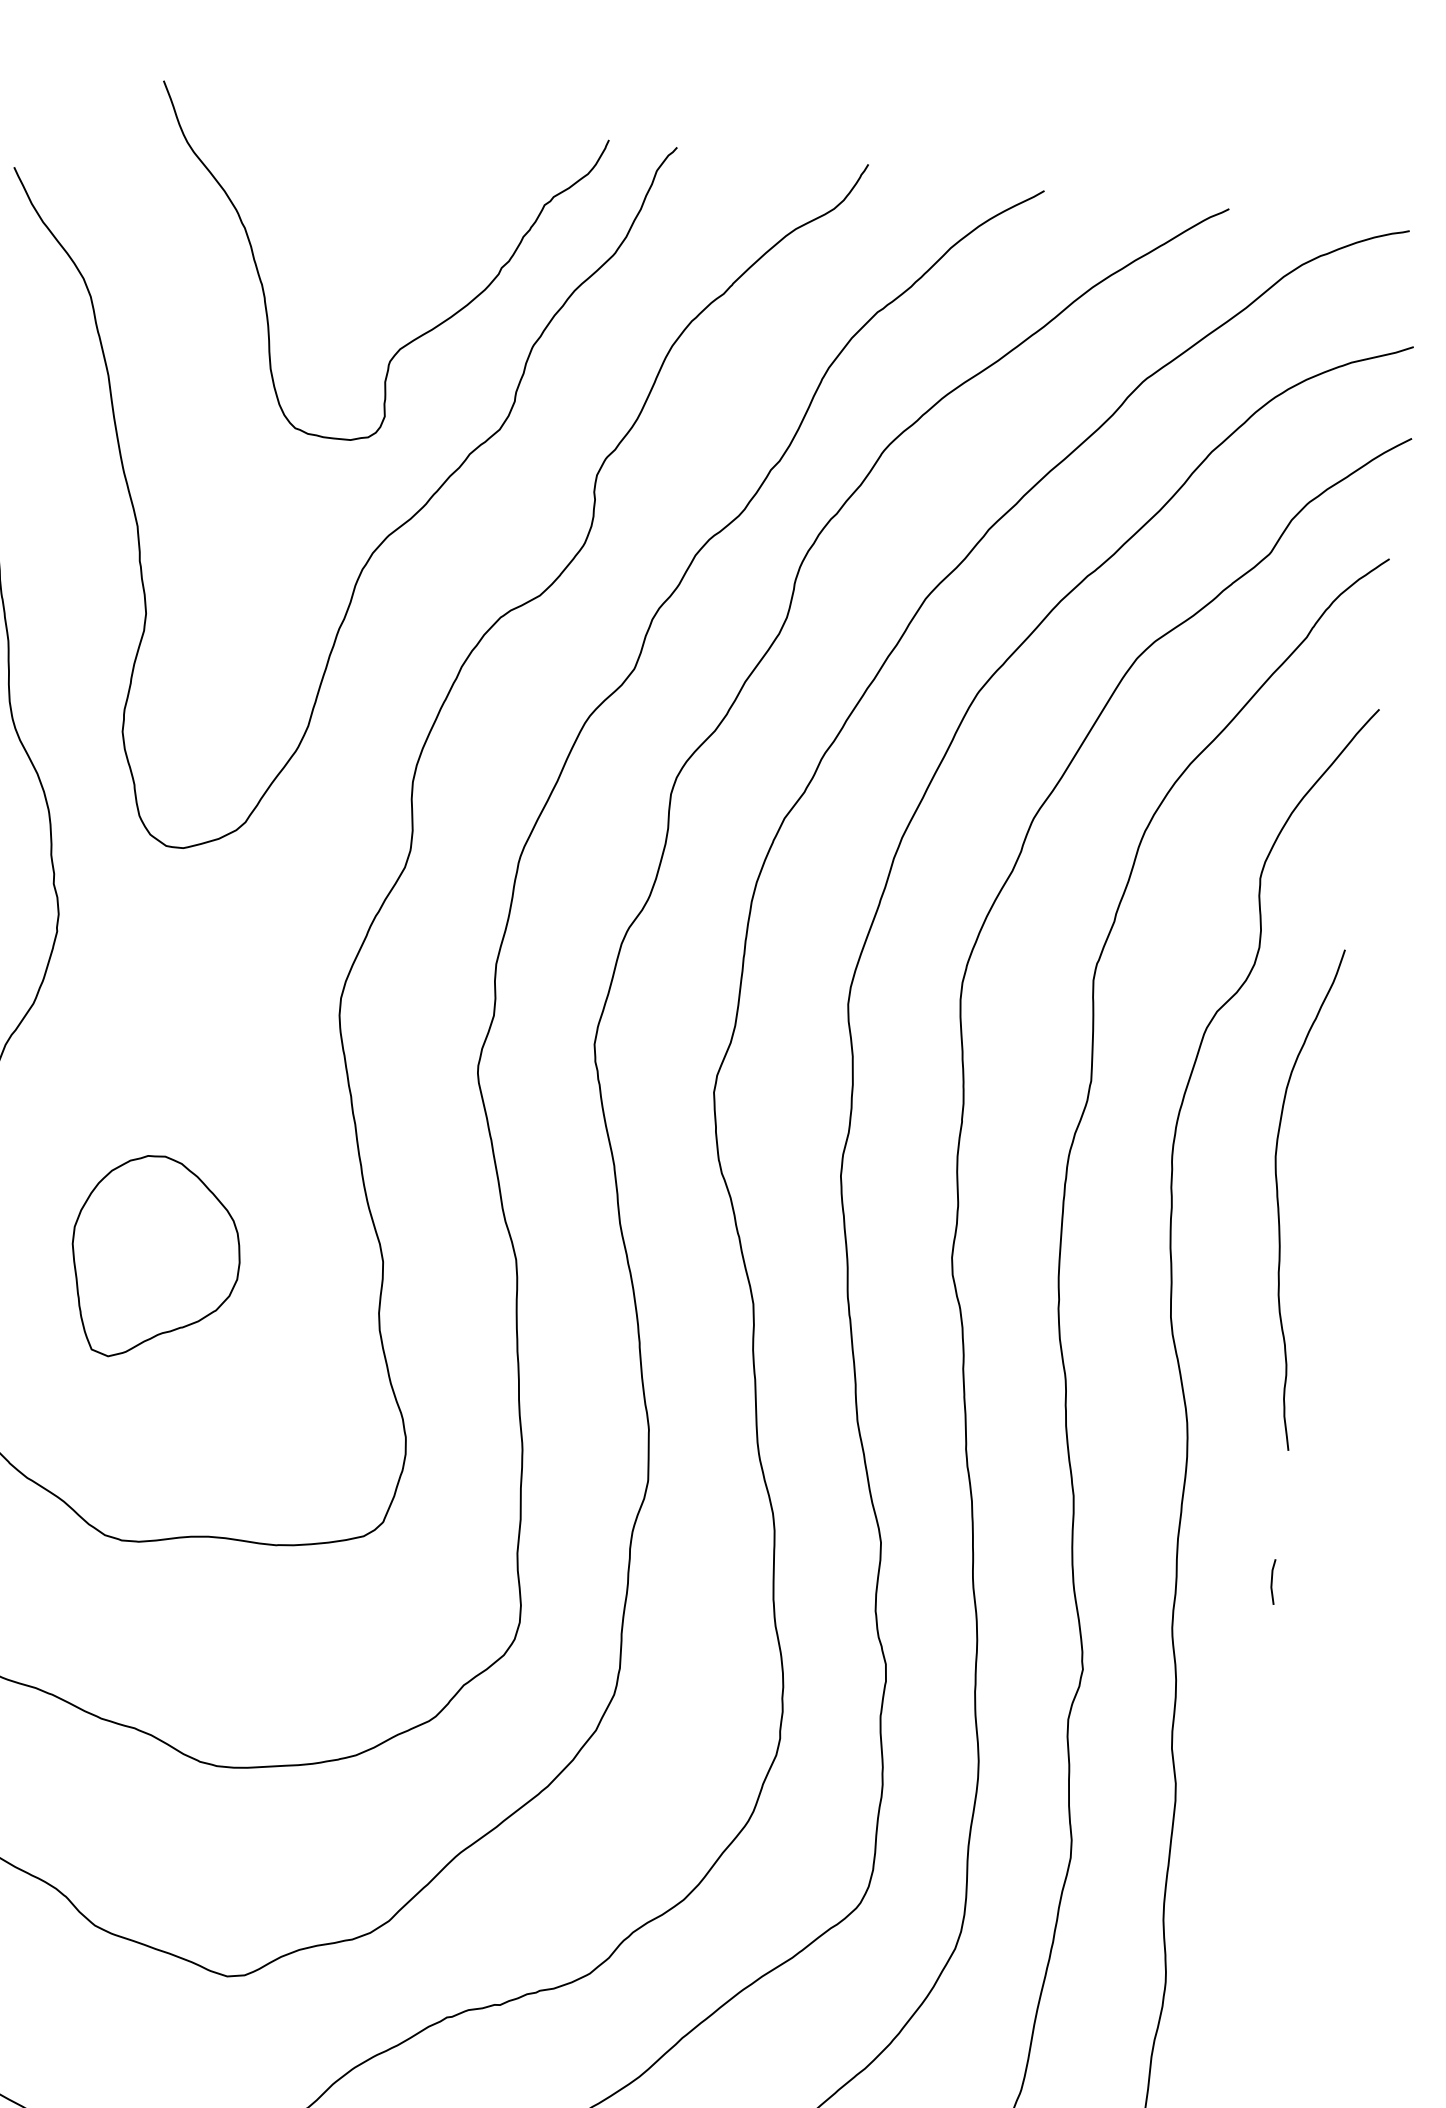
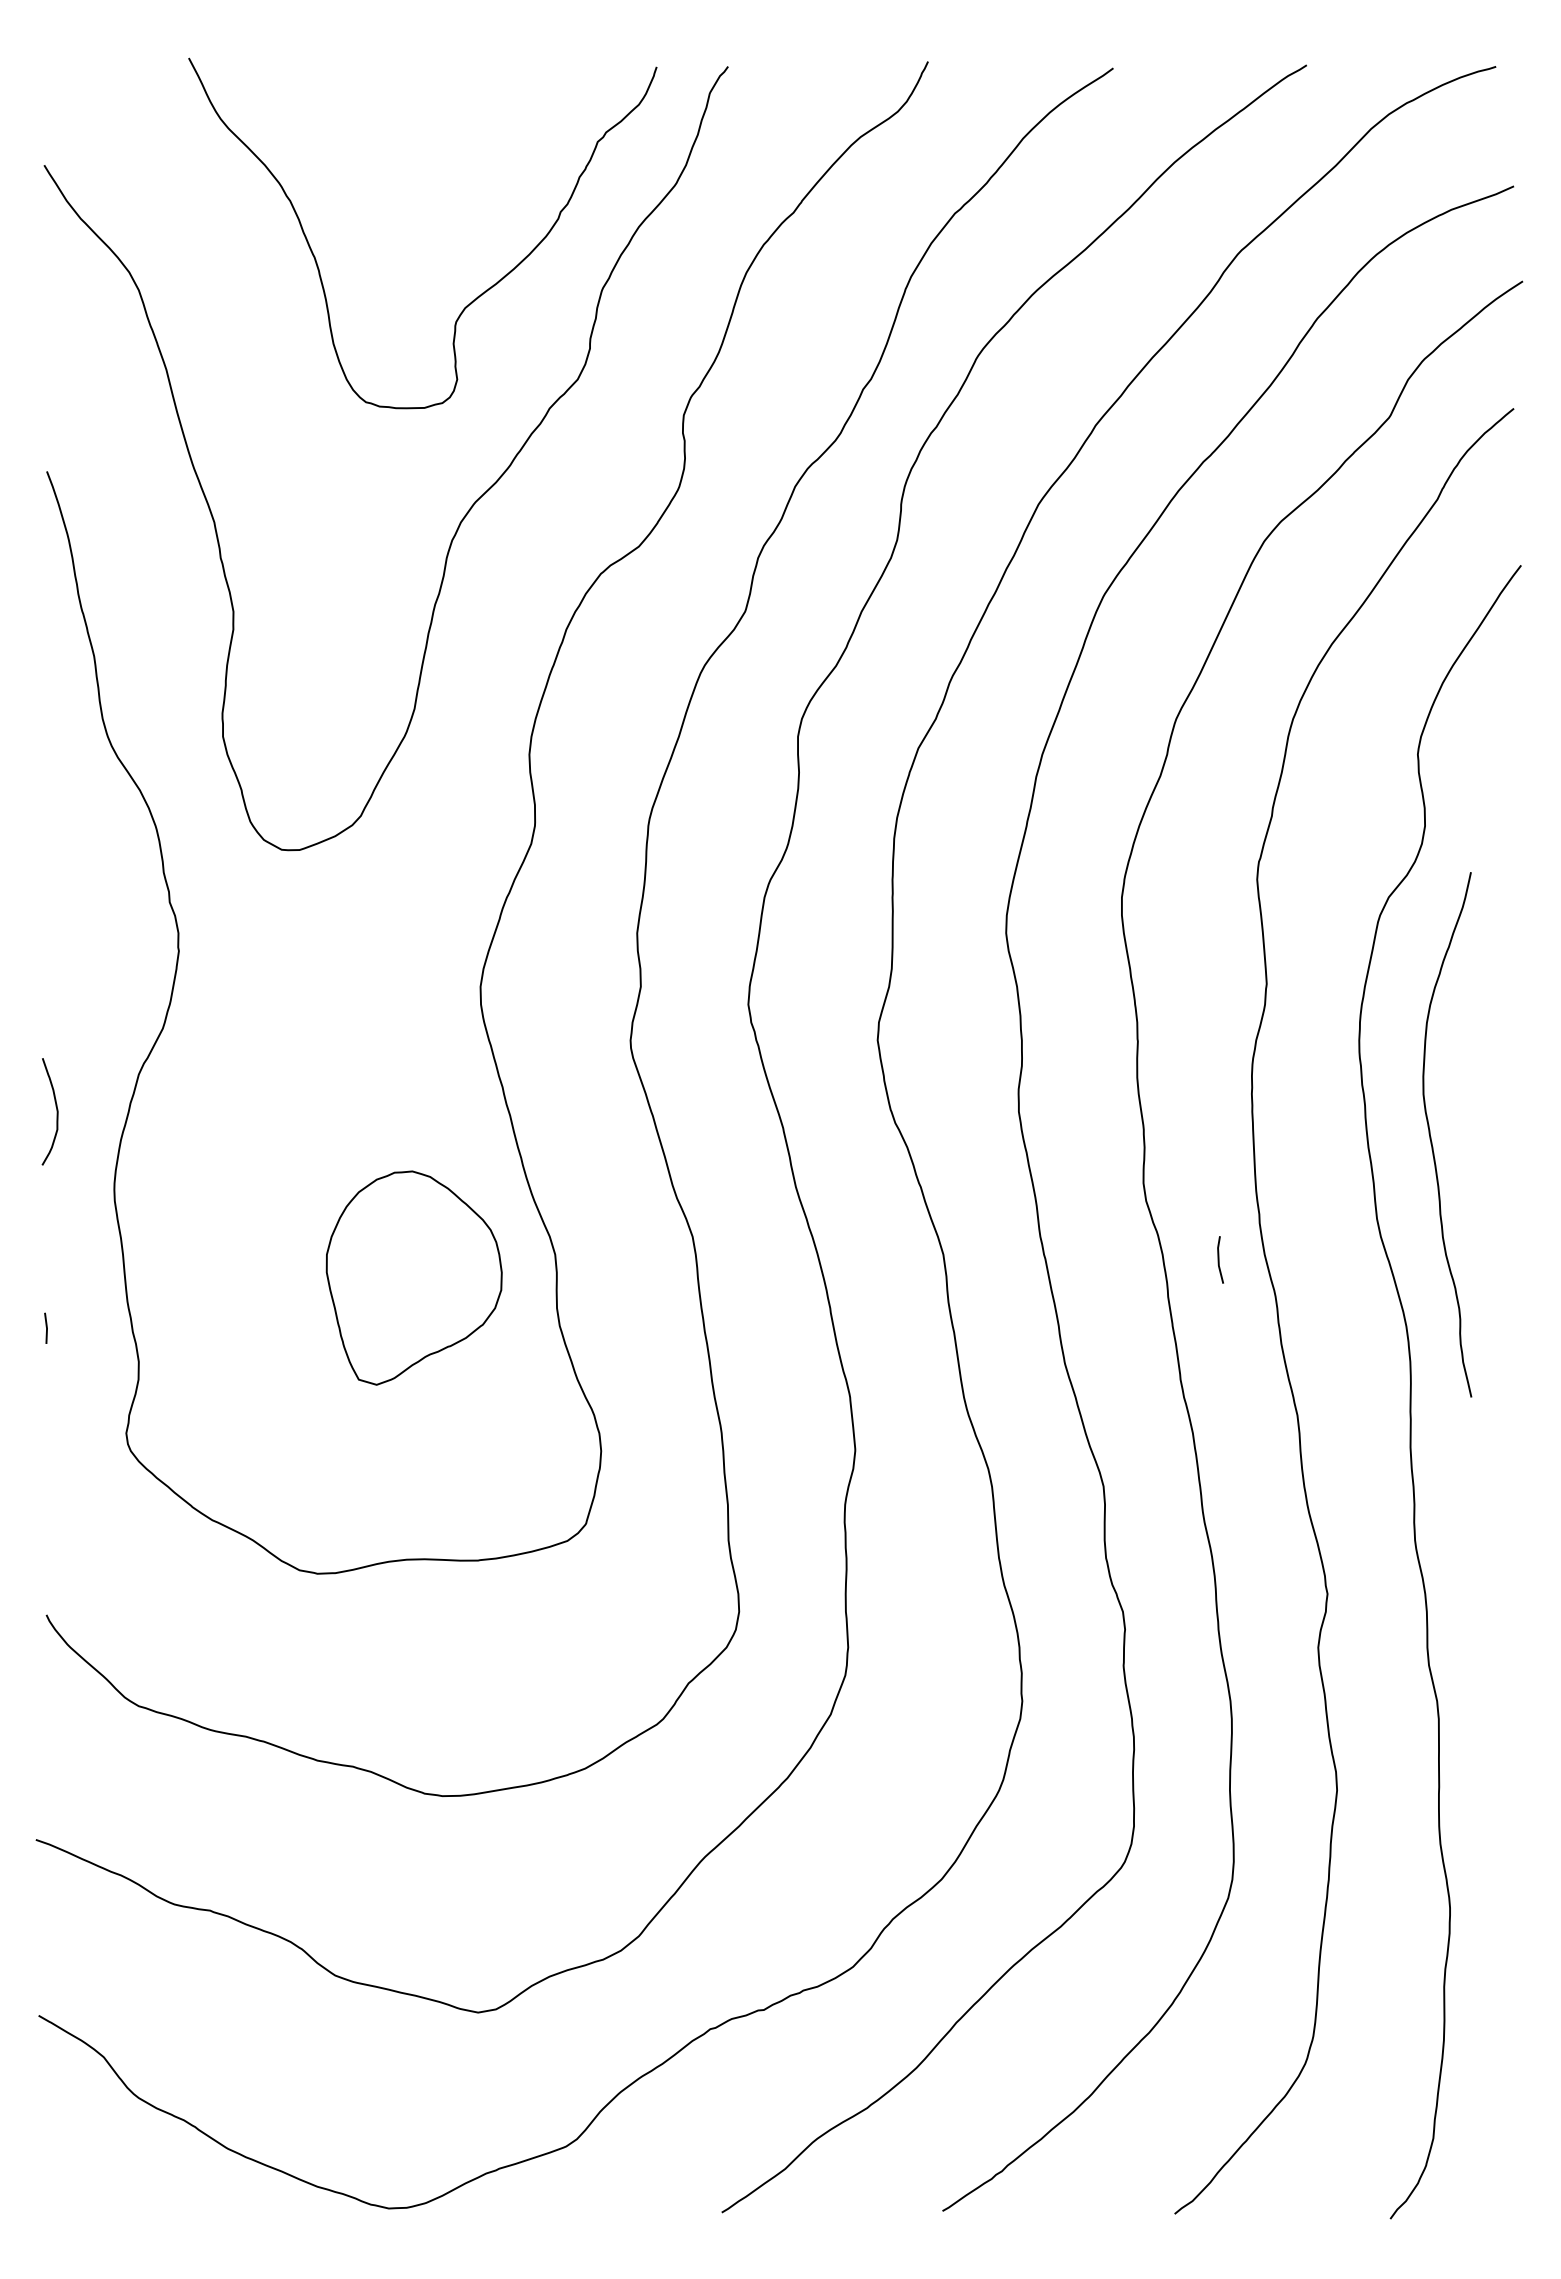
curve: (1278, 1197) -> (1431, 1136), moved
part: (154, 1257) -> (413, 1277), moved
line: (1272, 1581) -> (1219, 1259), moved

